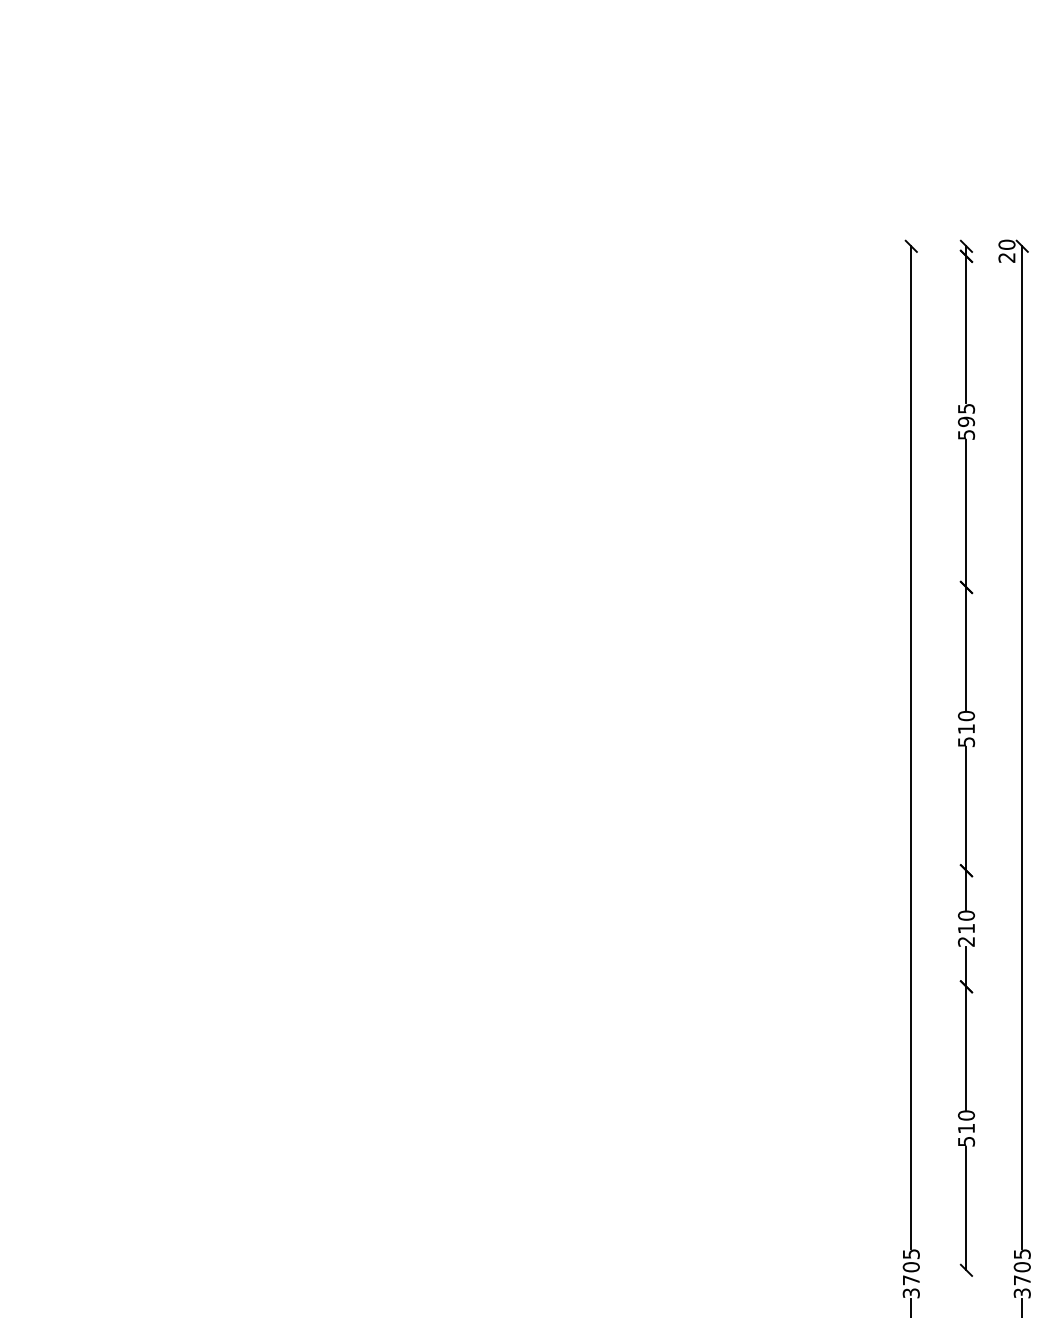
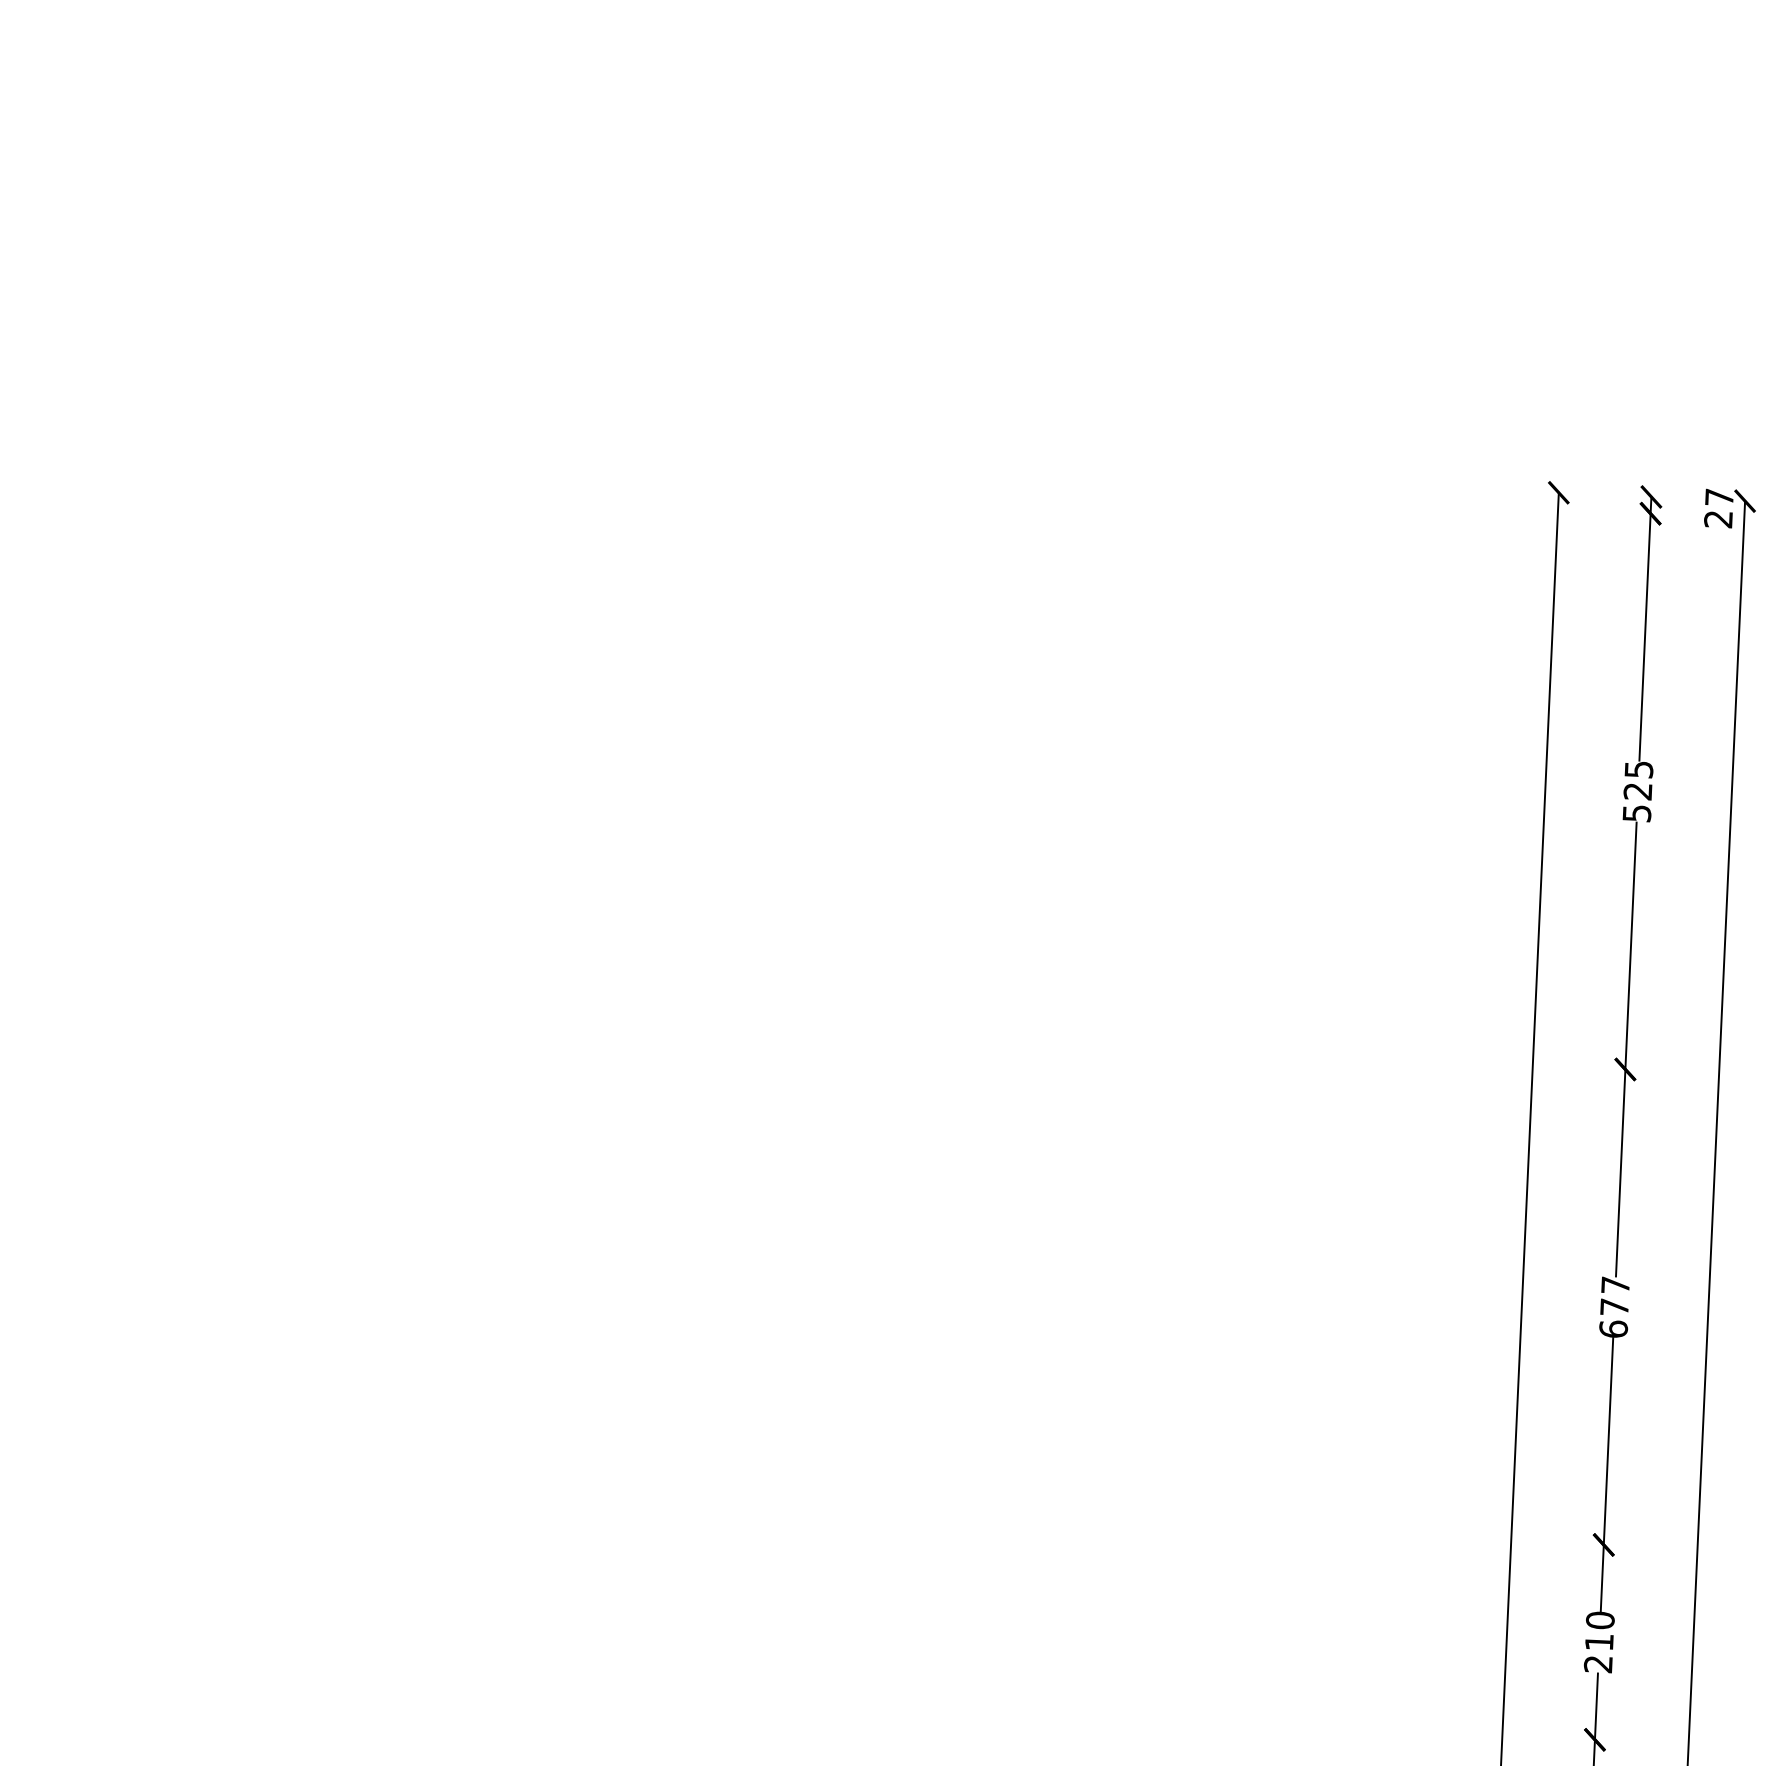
text: (1006, 244) -> (1718, 496), 20 -> 27
text: (966, 421) -> (1638, 790), 595 -> 525
text: (966, 728) -> (1614, 1306), 510 -> 677

